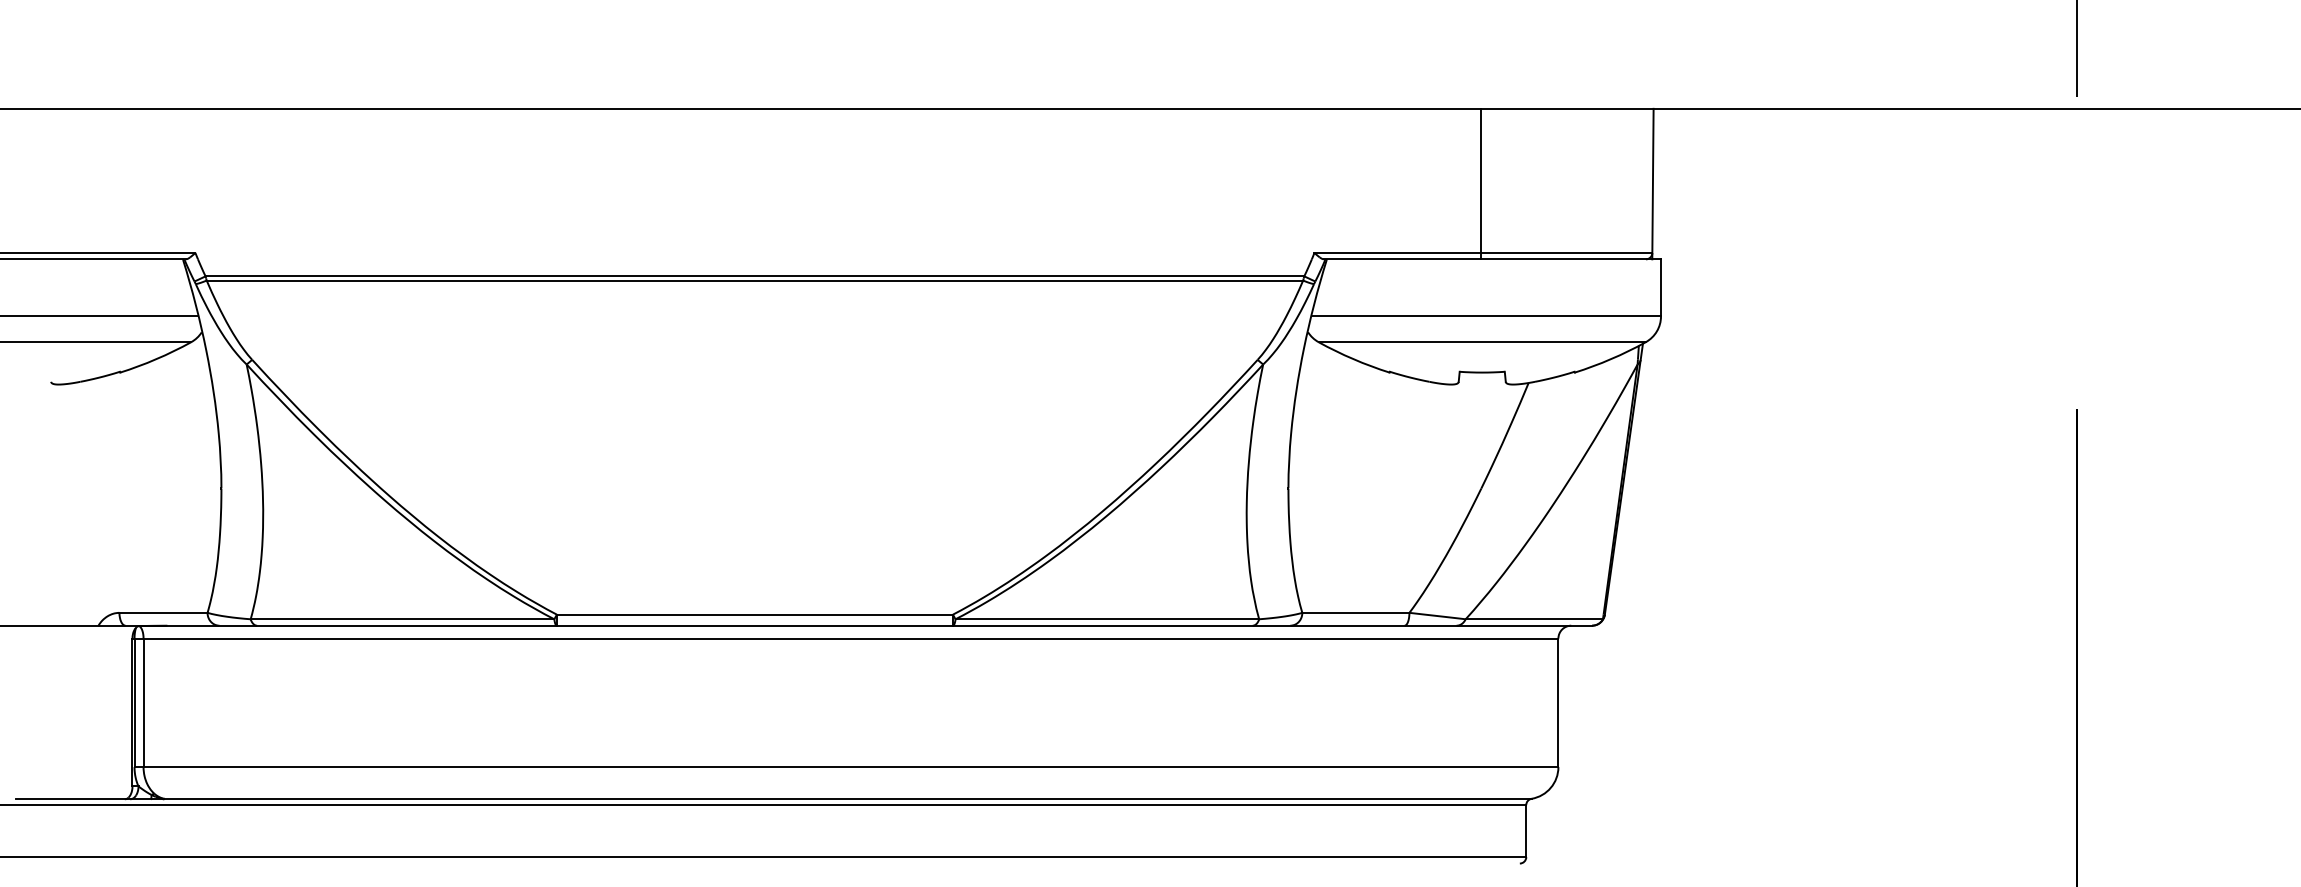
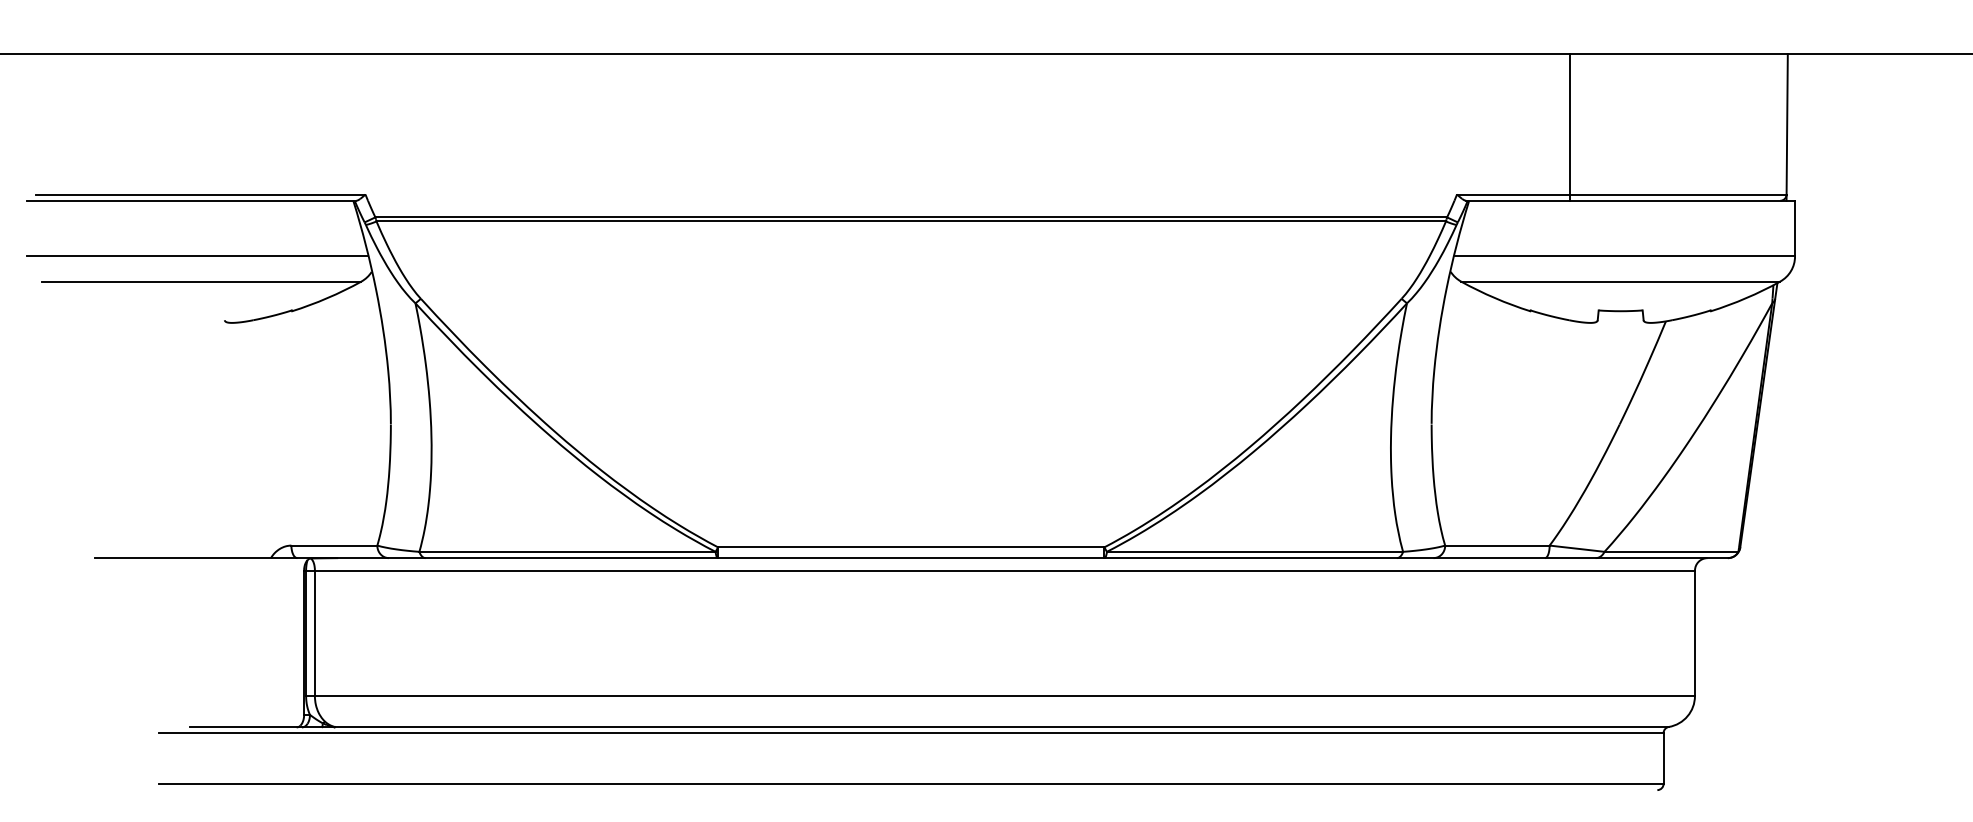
line: (1481, 183) -> (1570, 126), moved

